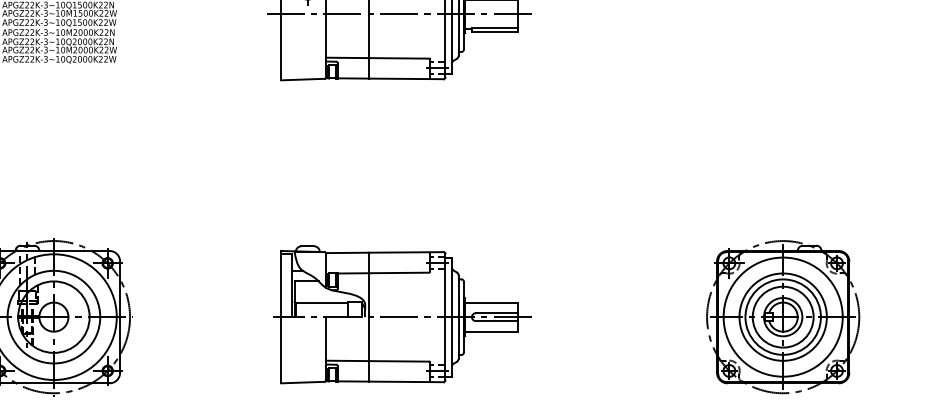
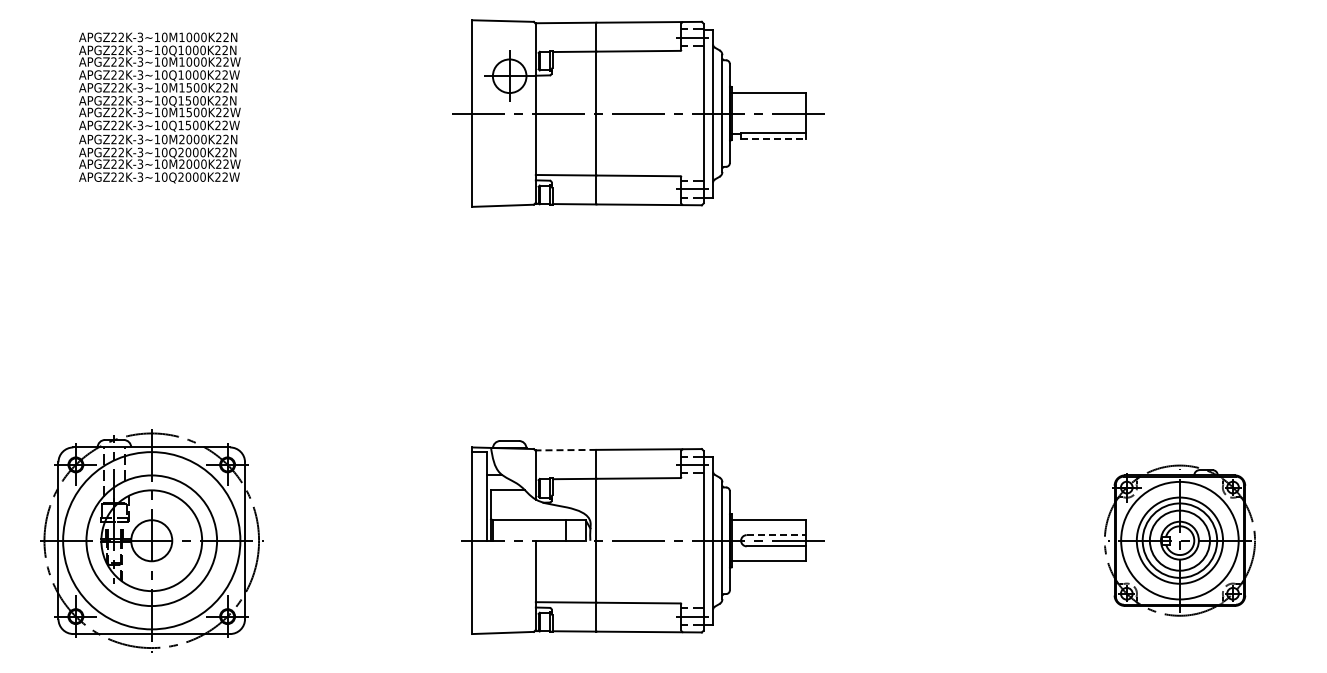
line: (494, 31) -> (773, 138), solid -> dashed
line: (347, 253) -> (565, 450), solid -> dashed
line: (497, 313) -> (776, 535), solid -> dashed
part: (782, 316) -> (1179, 540), size x0.7

